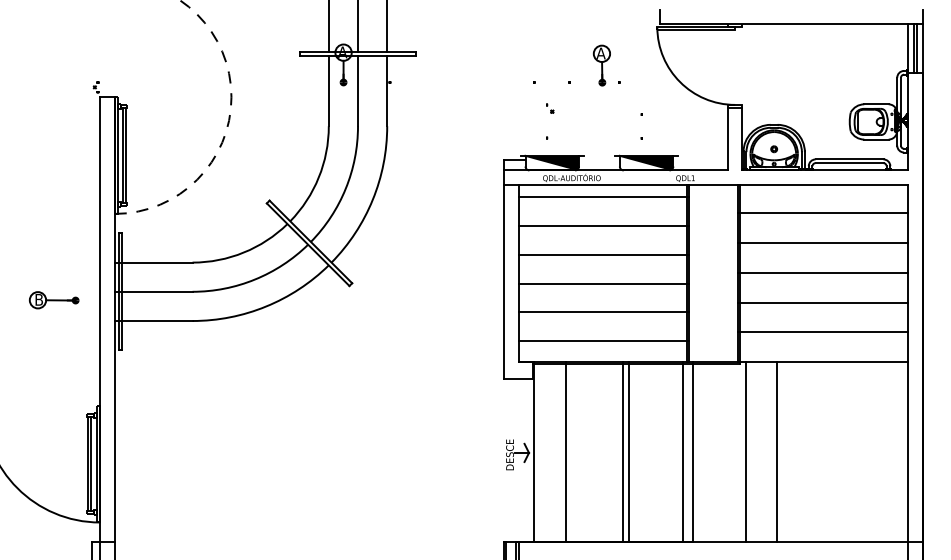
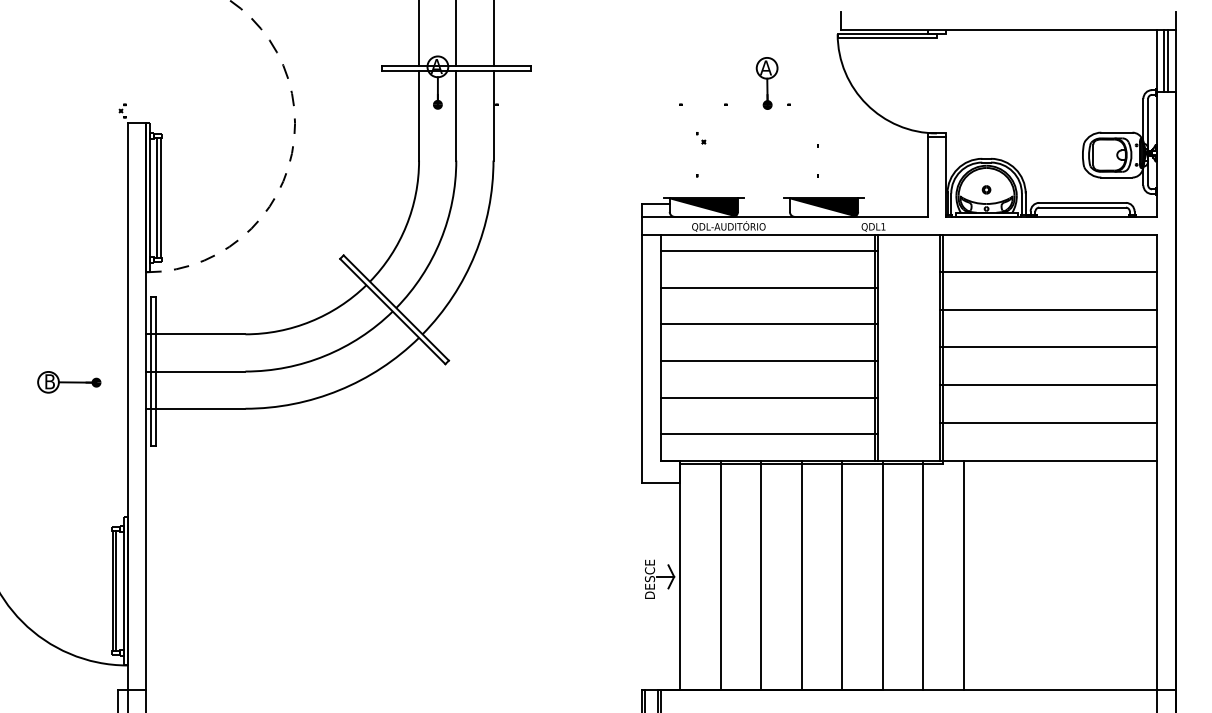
line: (622, 451) -> (761, 575), moved
line: (683, 451) -> (842, 575), moved
line: (746, 451) -> (923, 575), moved
line: (776, 451) -> (963, 575), moved

